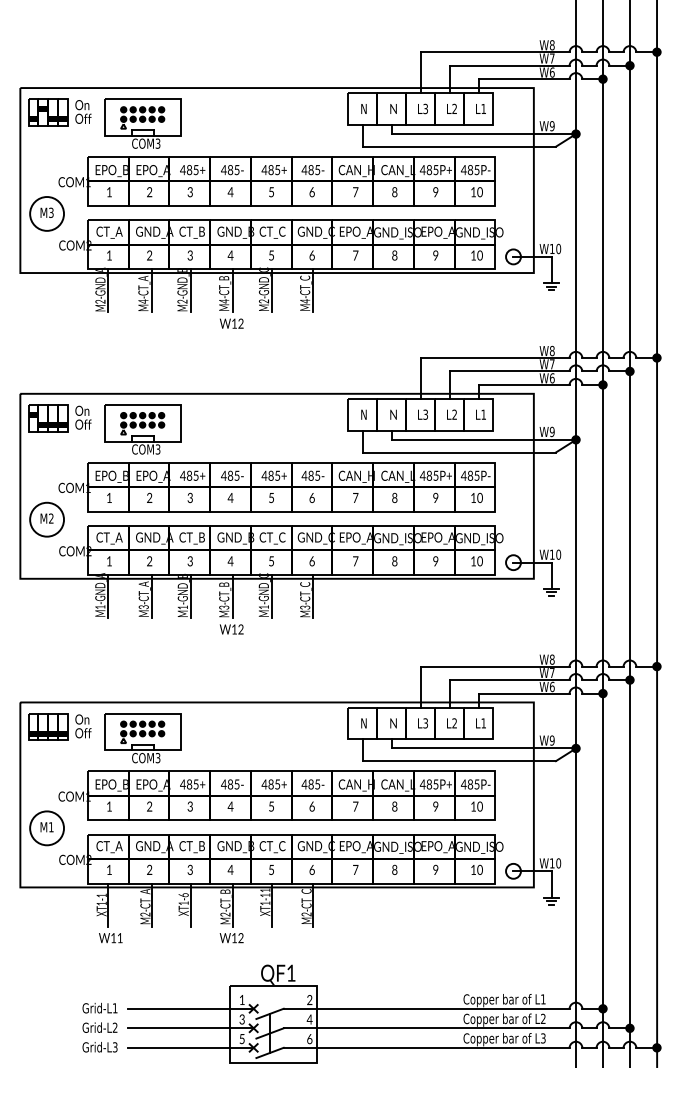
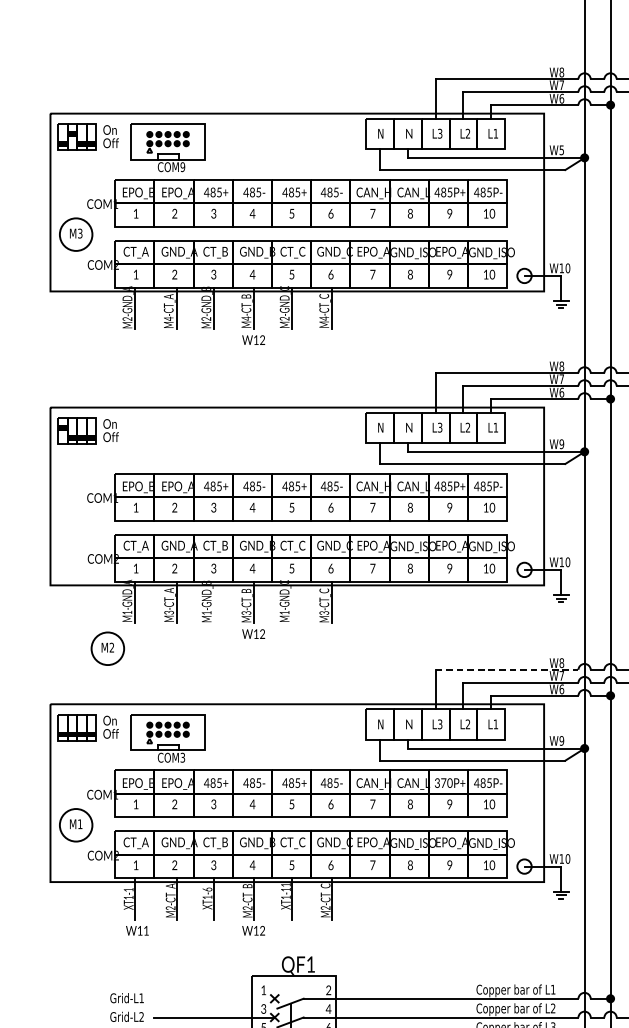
text: (551, 125) -> (561, 149), W9 -> W5
text: (157, 143) -> (182, 166), COM3 -> COM9
part: (142, 429) -> (167, 441), removed
part: (46, 519) -> (107, 648), moved
line: (190, 596) -> (214, 602), removed
line: (271, 596) -> (291, 602), removed
line: (495, 666) -> (507, 669), solid -> dashed
text: (428, 784) -> (442, 783), 485P+ -> 370P+
line: (190, 1008) -> (214, 998), removed

